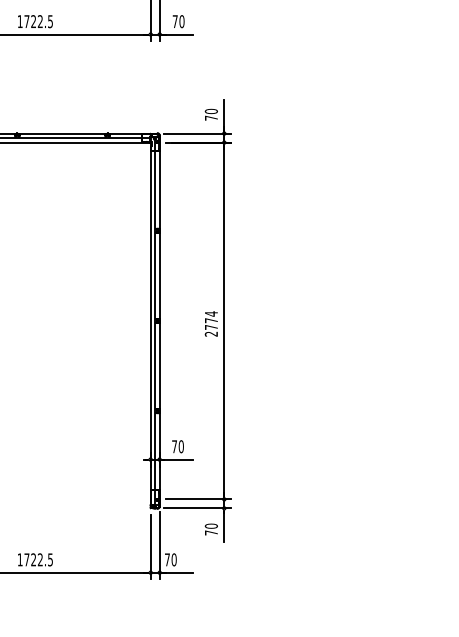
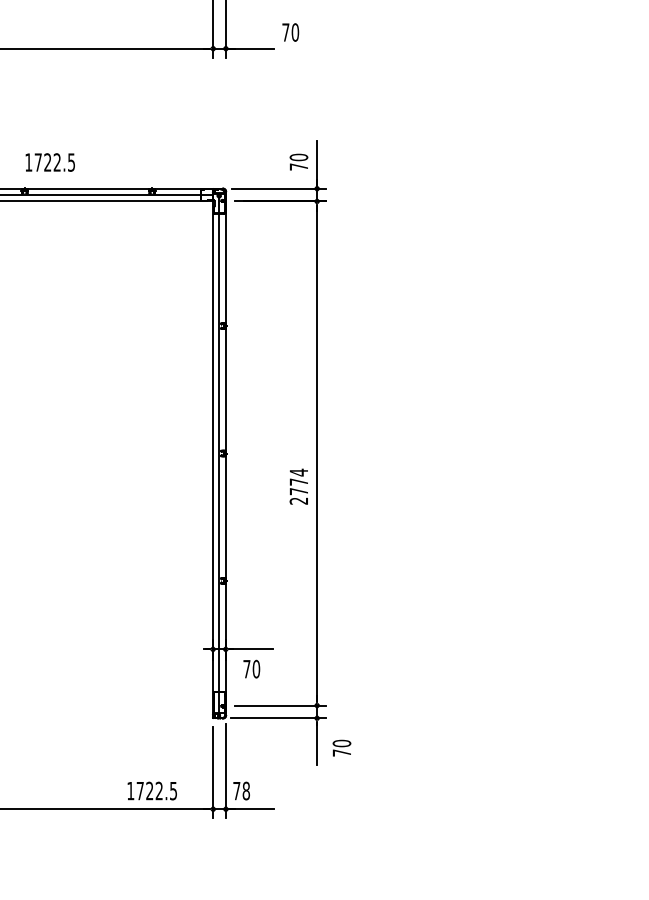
text: (34, 21) -> (49, 162), moved
text: (178, 21) -> (290, 32), moved
text: (211, 323) -> (298, 486), moved
text: (177, 446) -> (251, 668), moved
text: (211, 529) -> (341, 747), moved
text: (34, 559) -> (151, 790), moved
text: (174, 560) -> (246, 791), 70 -> 78

